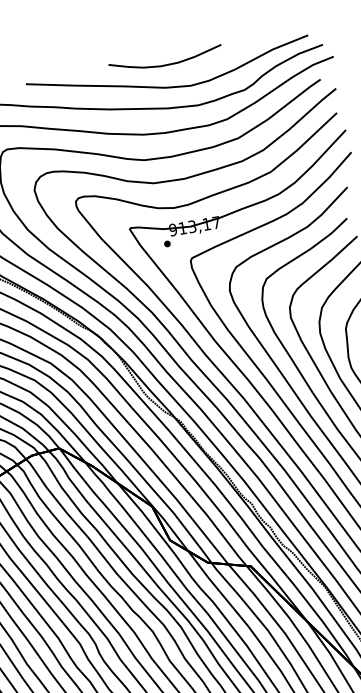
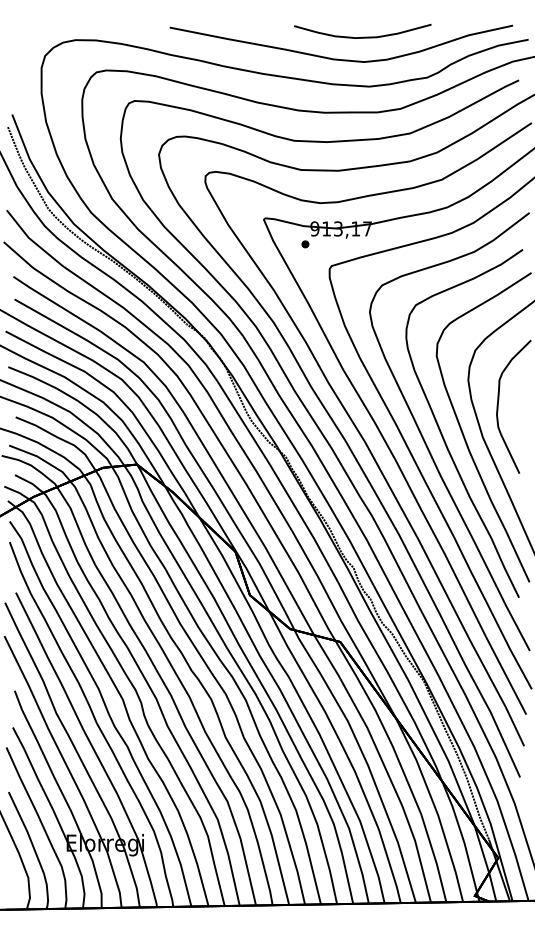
curve: (166, 64) -> (362, 36), moved

